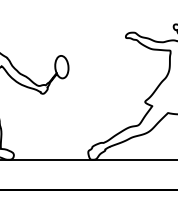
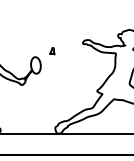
part: (84, 48) -> (52, 51), added

